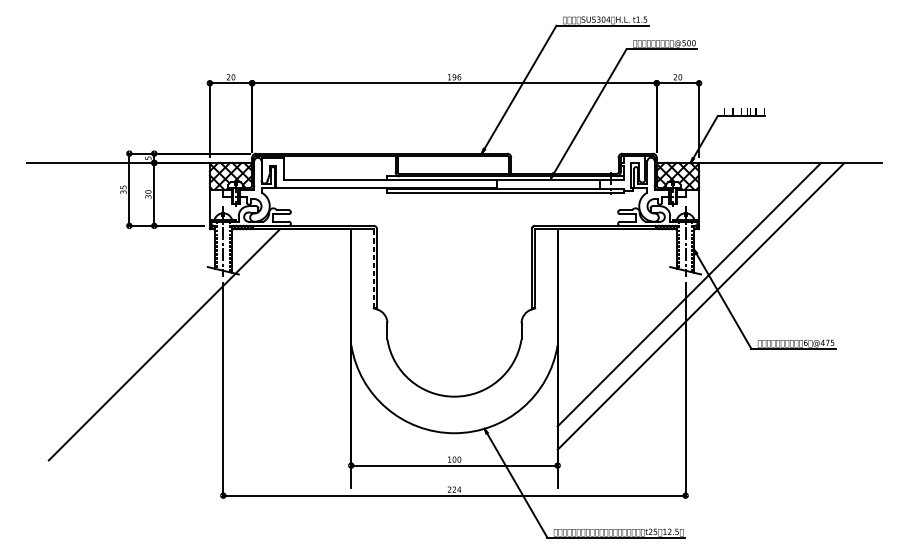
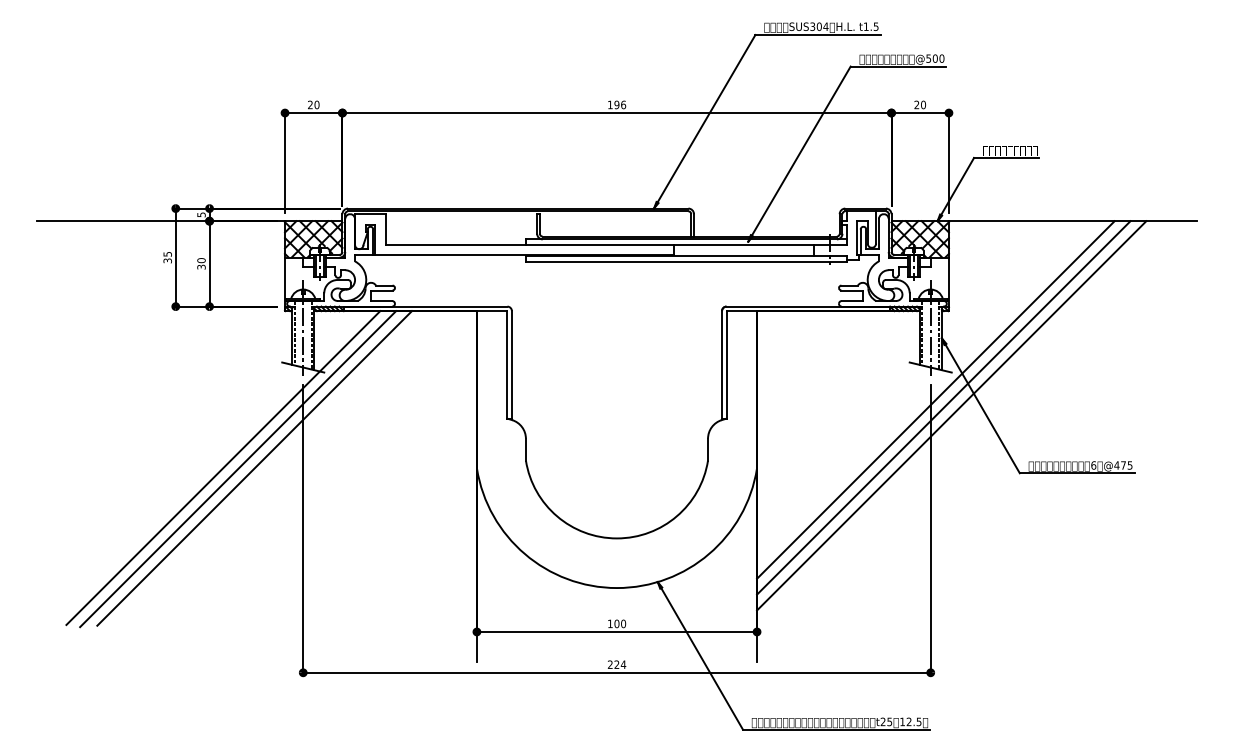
line: (373, 268) -> (507, 364), dashed -> solid
line: (695, 300) -> (943, 407), added
line: (175, 345) -> (238, 469), added
line: (187, 345) -> (254, 468), added

